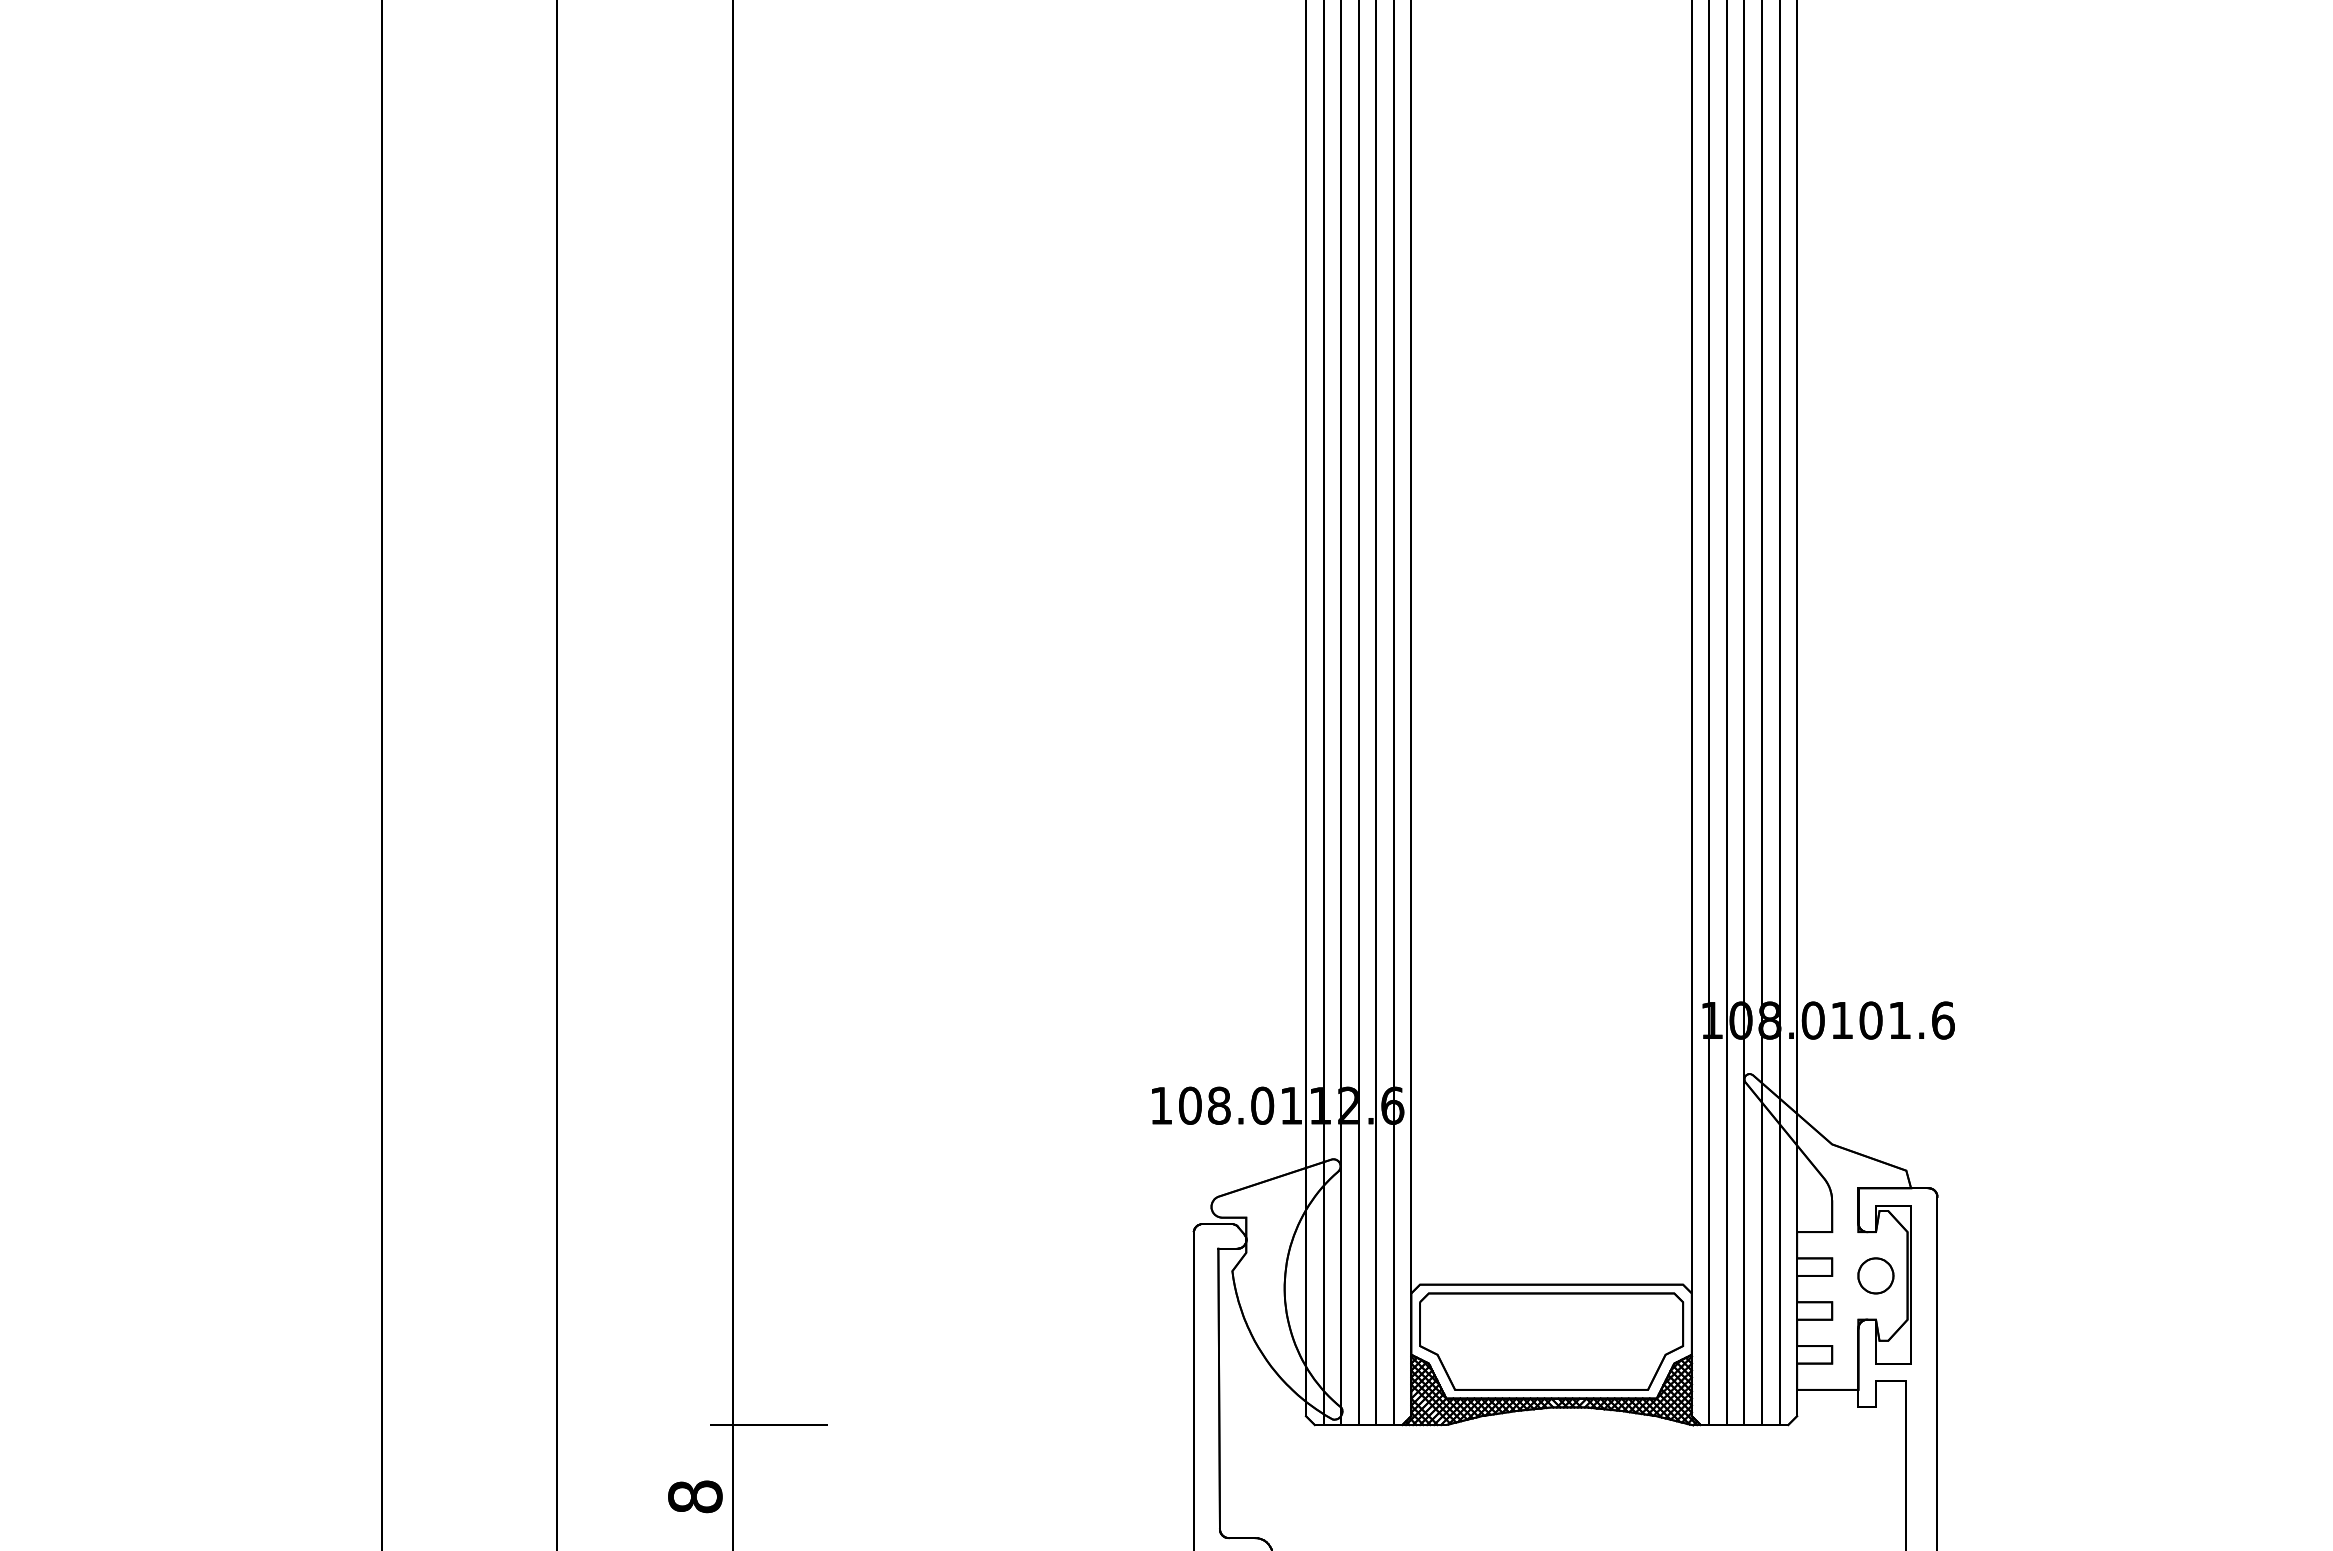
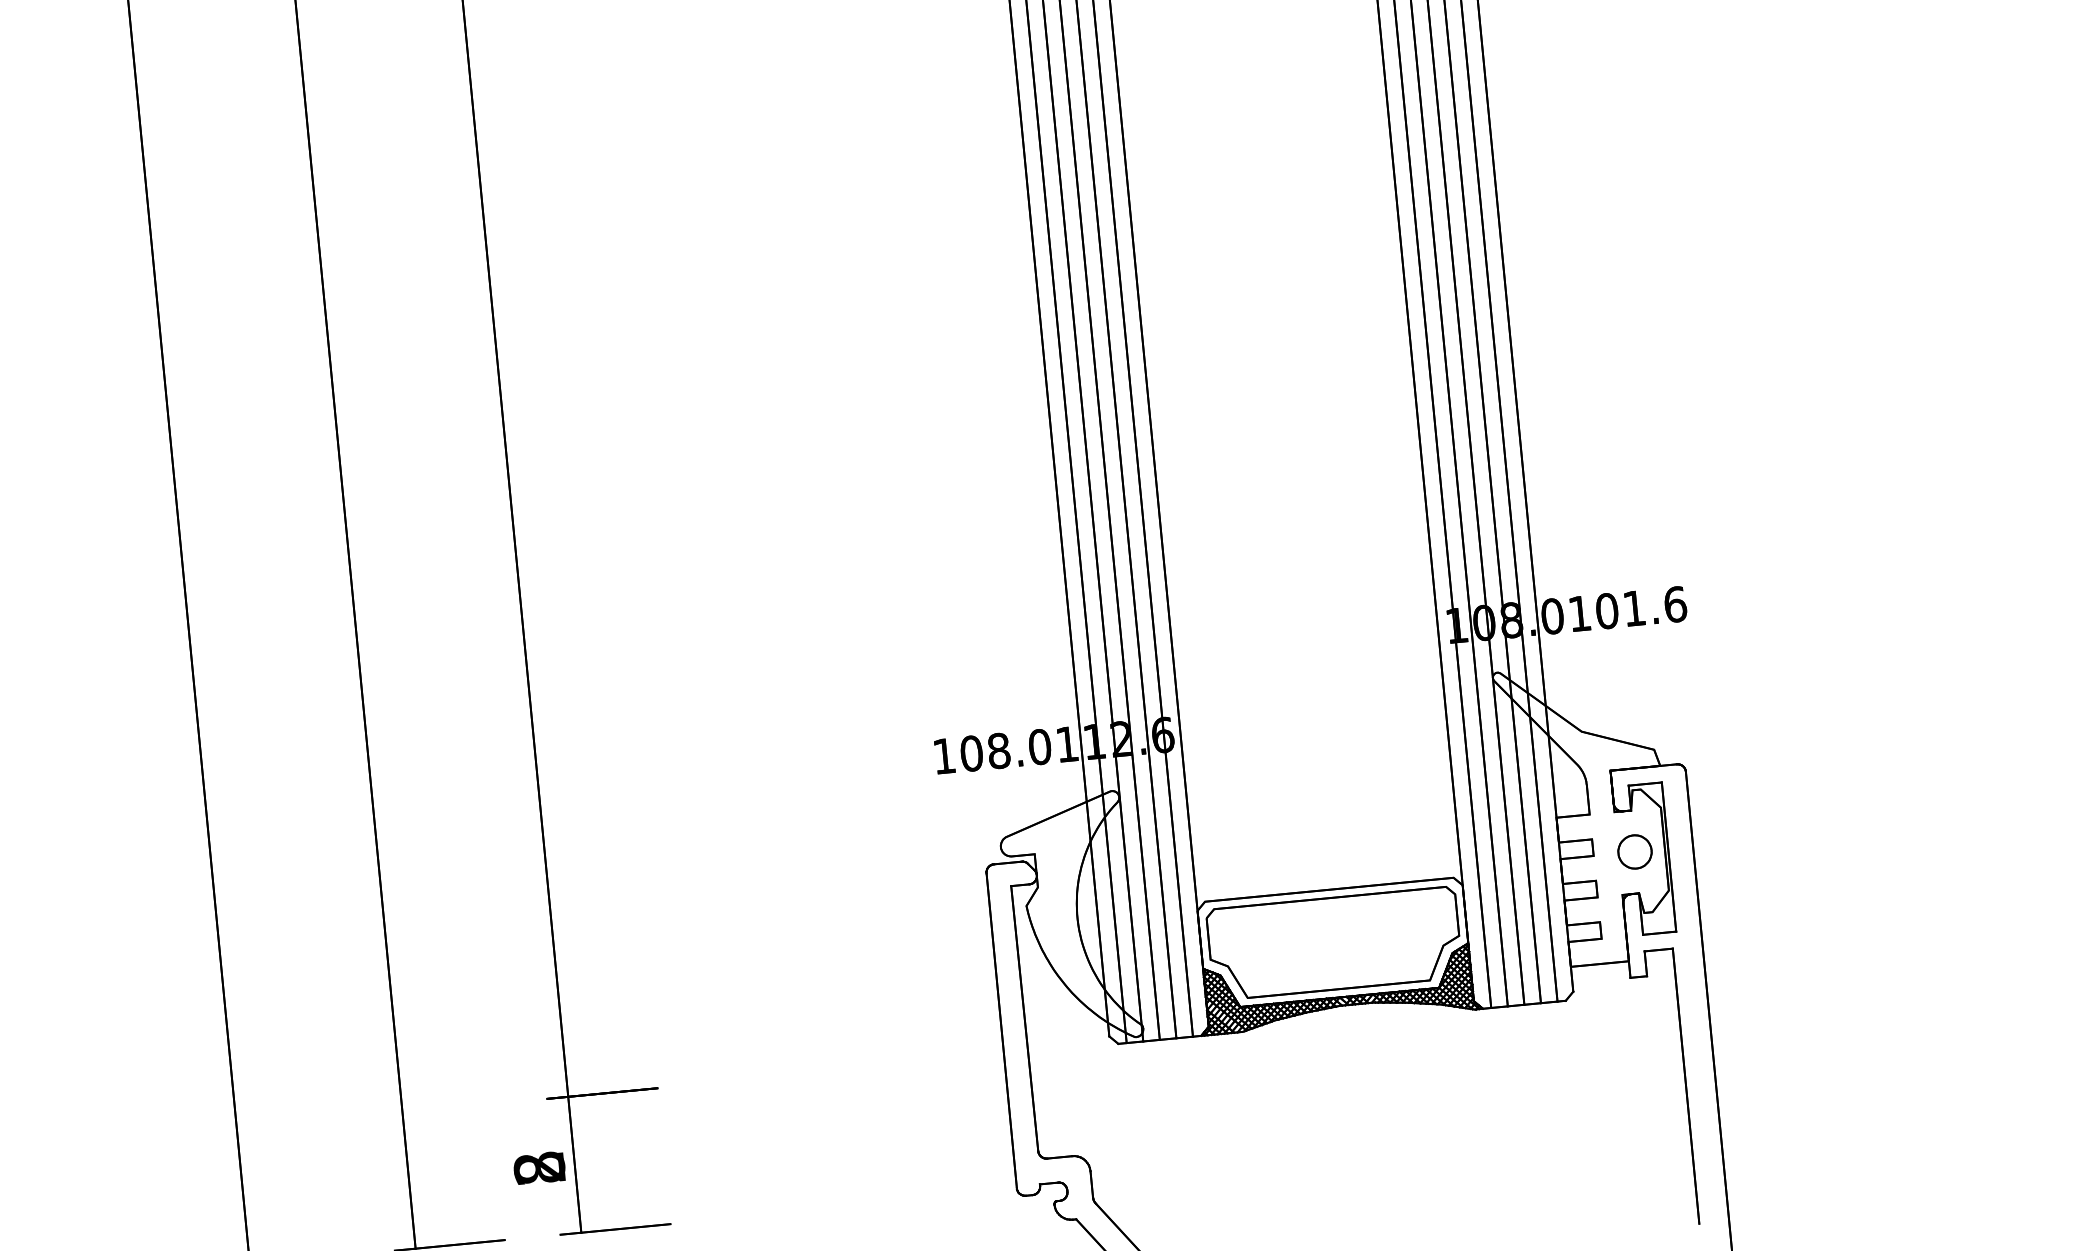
text: (695, 1496) -> (539, 1167), 8 -> 2

